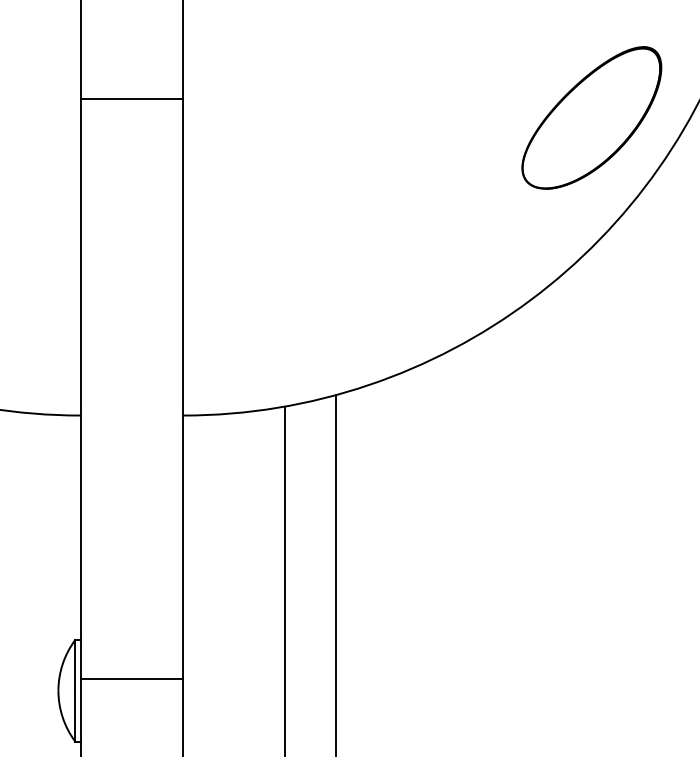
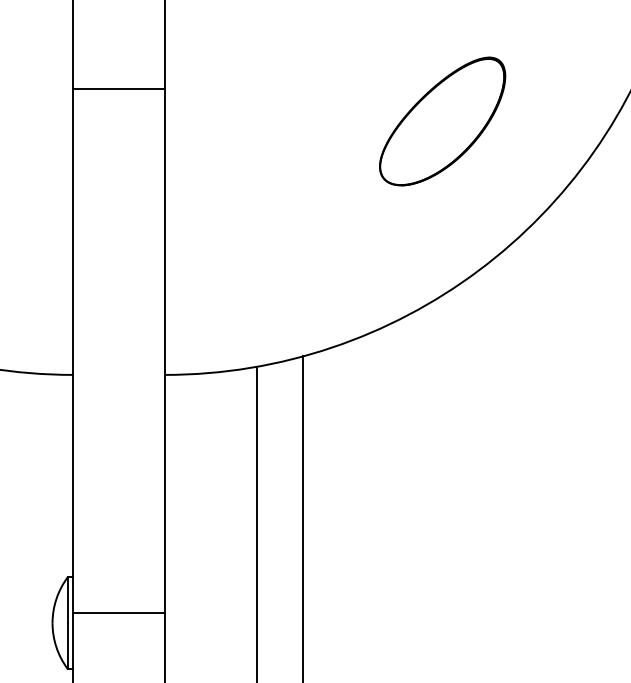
part: (591, 117) -> (442, 121), moved

